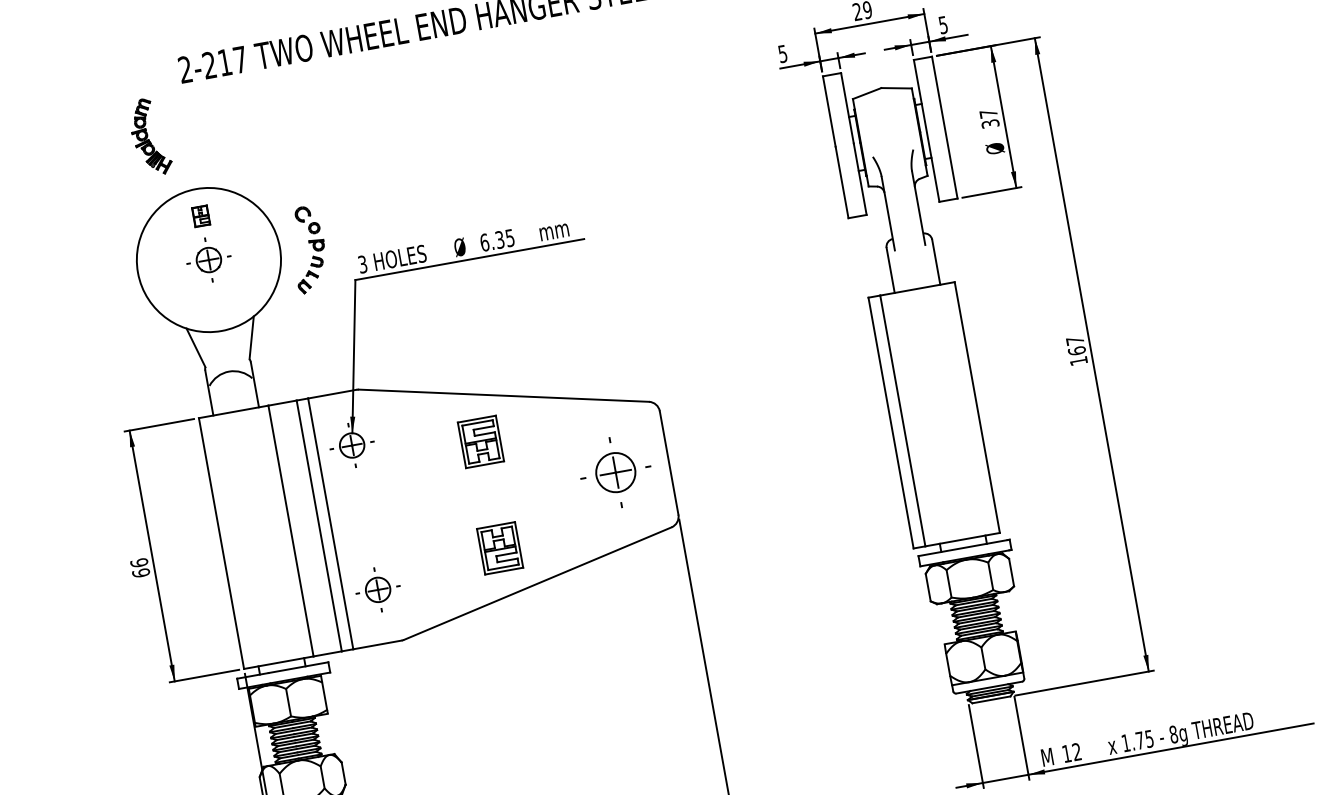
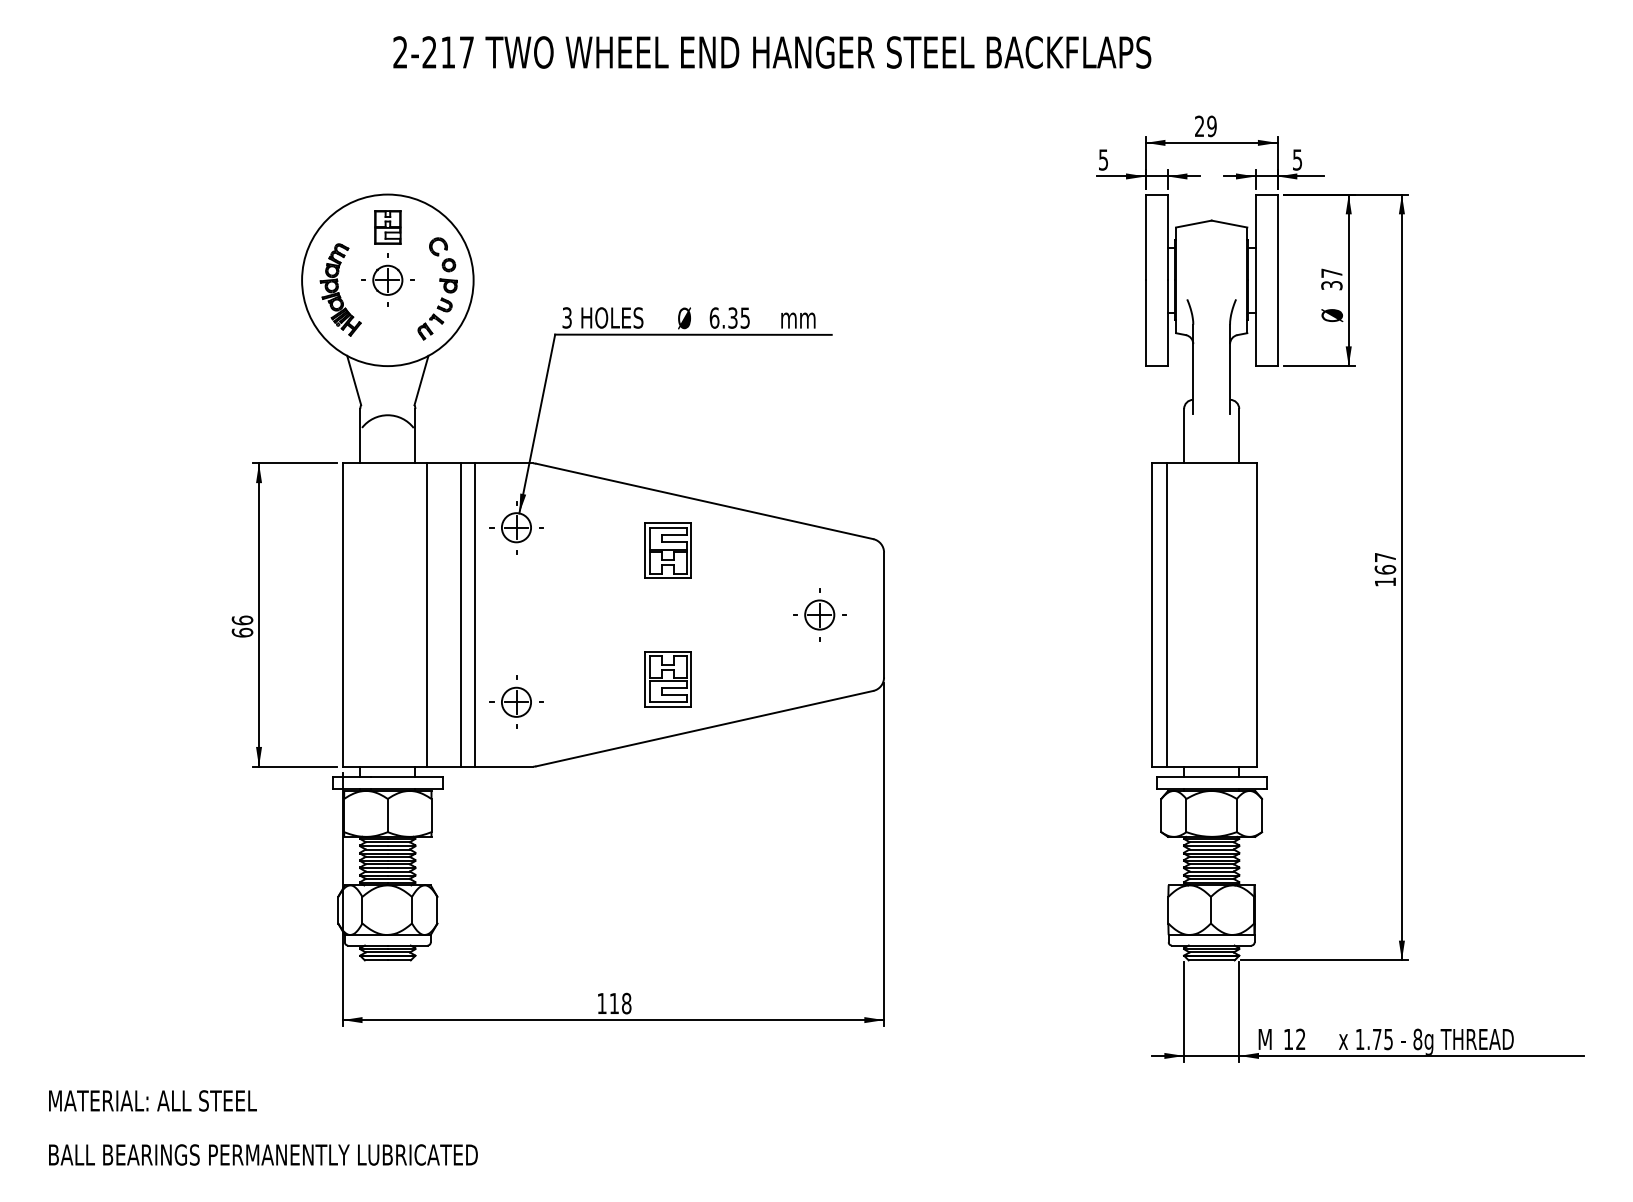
part: (149, 136) -> (340, 289), moved
part: (200, 216) -> (387, 227), size x1.43
part: (308, 249) -> (437, 288), moved
part: (615, 472) -> (819, 614), size x0.62

